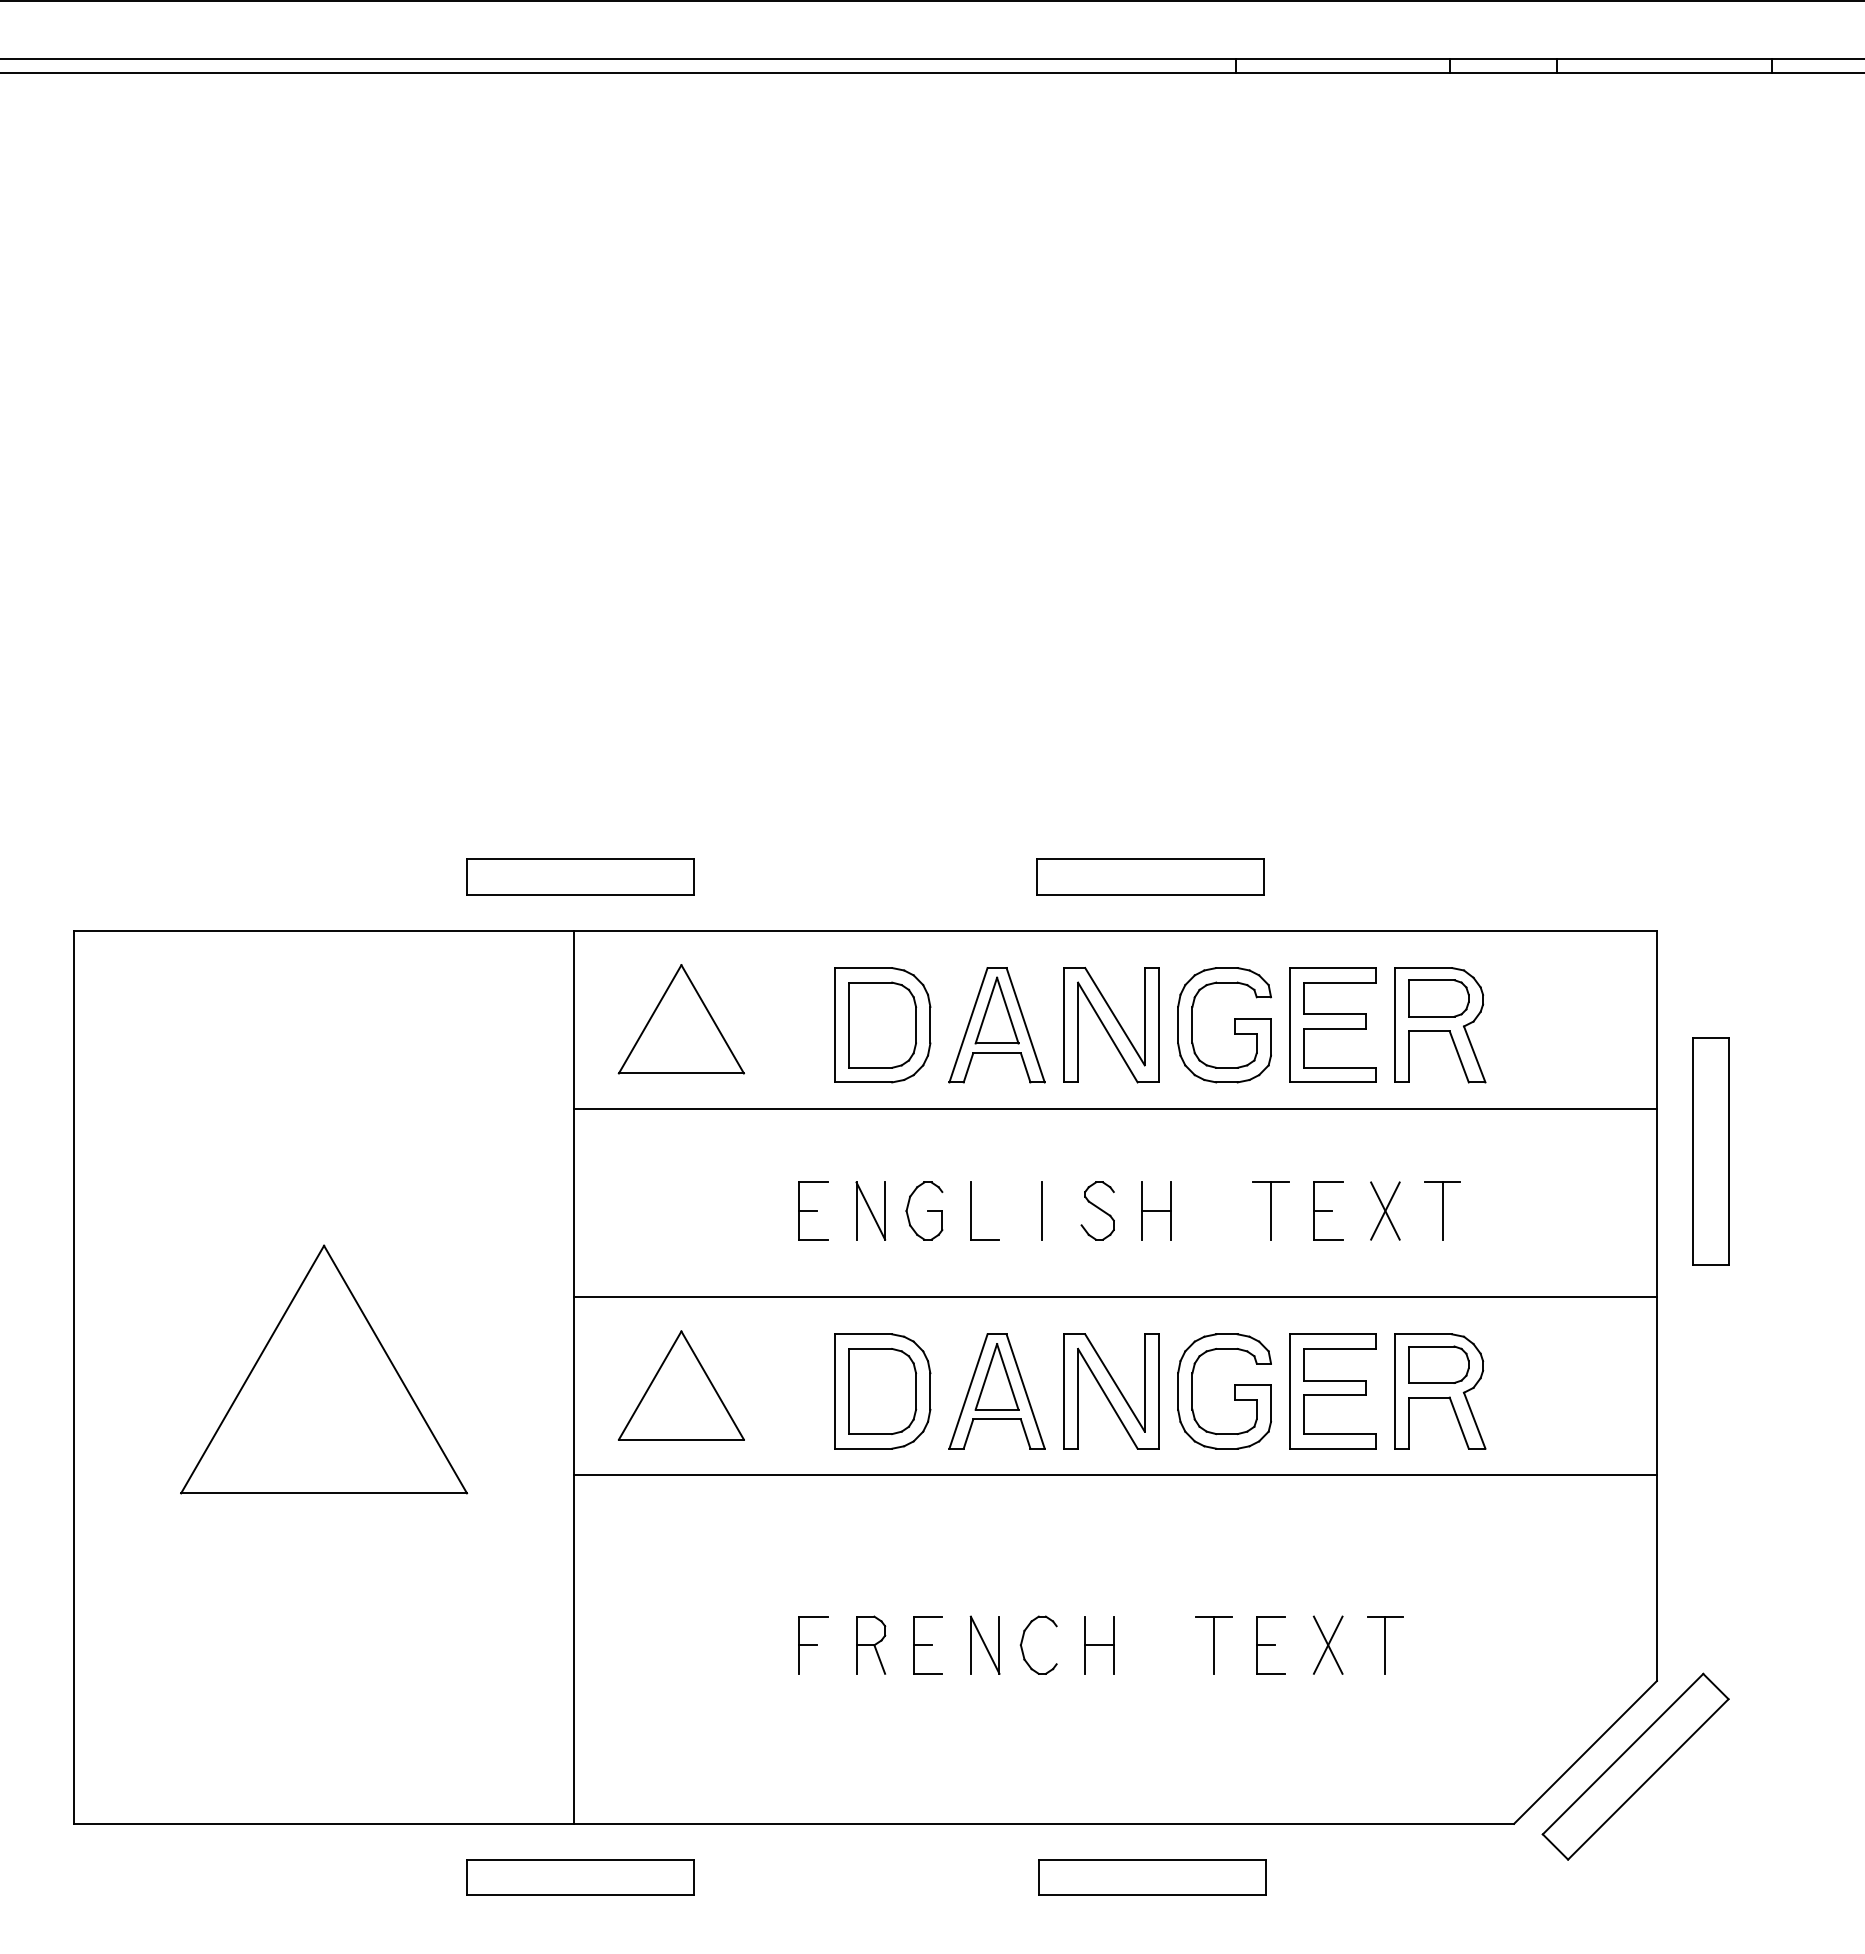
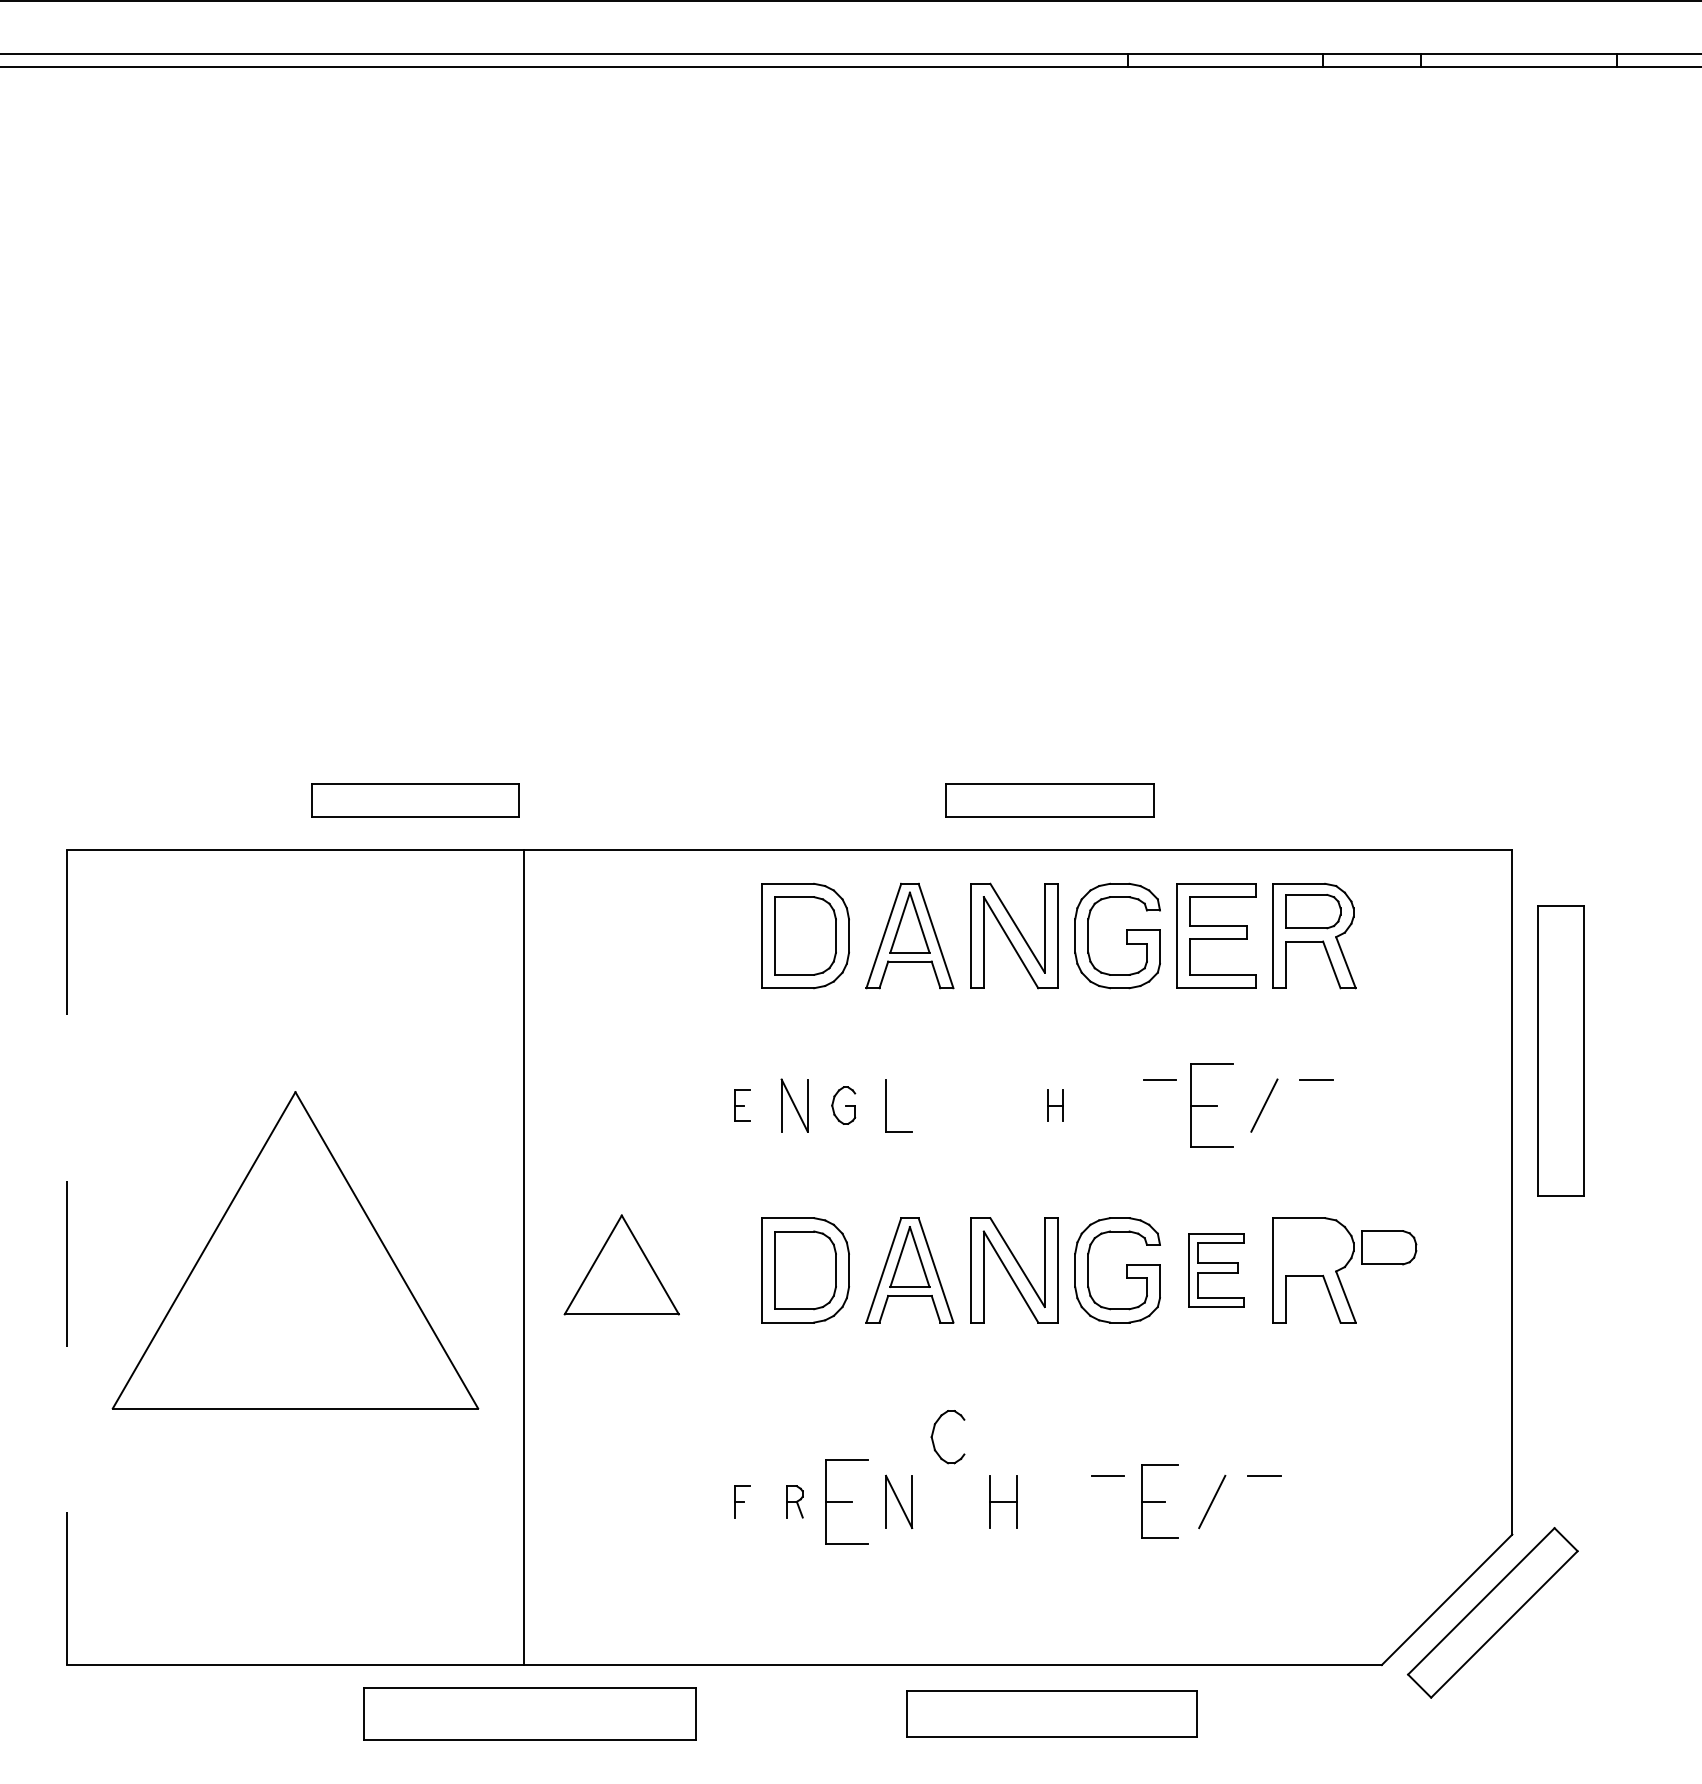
part: (580, 876) -> (415, 800), moved
part: (680, 1019) -> (620, 930), removed
line: (1115, 1109) -> (1018, 1012), removed
part: (1710, 1151) -> (1561, 1051), size x1.4
part: (813, 1210) -> (742, 1105), size x0.6
part: (924, 1210) -> (843, 1105), size x0.7
line: (1042, 1210) -> (951, 1105), removed
part: (1097, 1210) -> (1001, 1105), removed
part: (1156, 1210) -> (1055, 1105), size x0.6
line: (1271, 1210) -> (1160, 1105), removed
part: (1328, 1210) -> (1212, 1105), size x1.6
line: (1385, 1210) -> (1264, 1105), removed
line: (1442, 1210) -> (1316, 1105), removed
line: (1115, 1296) -> (1018, 1183), removed
part: (1438, 1364) -> (1388, 1247), moved
part: (324, 1369) -> (296, 1250), size x1.4
line: (73, 1377) -> (66, 1257), solid -> dashed
part: (1332, 1391) -> (1216, 1270), size x0.7
line: (1115, 1475) -> (1018, 1347), removed
part: (1023, 1639) -> (934, 1431), moved
part: (871, 1644) -> (795, 1501), size x0.6
line: (1213, 1644) -> (1107, 1501), removed
line: (1327, 1644) -> (1211, 1501), removed
line: (1385, 1644) -> (1264, 1501), removed
part: (813, 1645) -> (742, 1502), size x0.6
part: (927, 1645) -> (846, 1502), size x1.6
part: (1270, 1645) -> (1159, 1502), size x1.4
part: (580, 1877) -> (529, 1713), size x1.6
part: (1152, 1877) -> (1051, 1713), size x1.4

